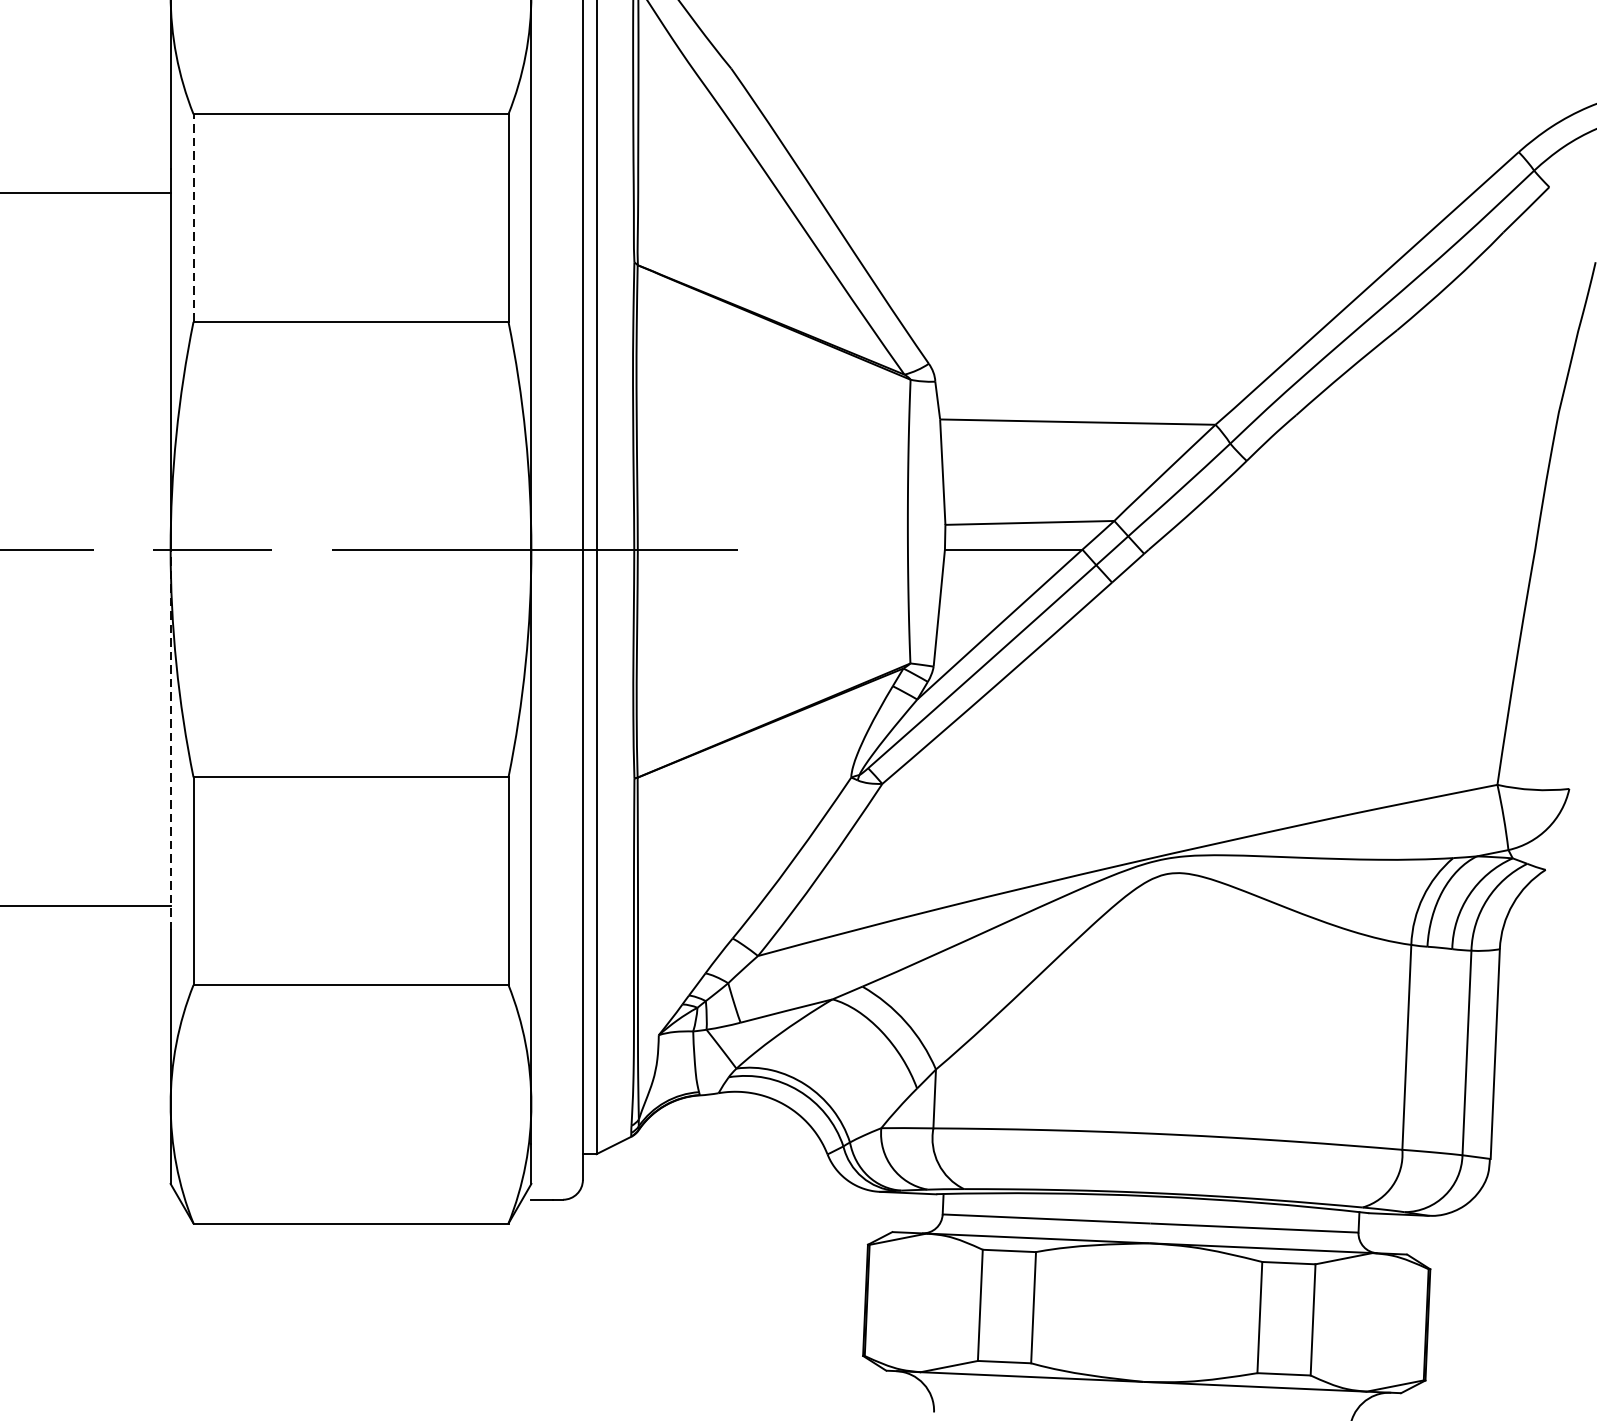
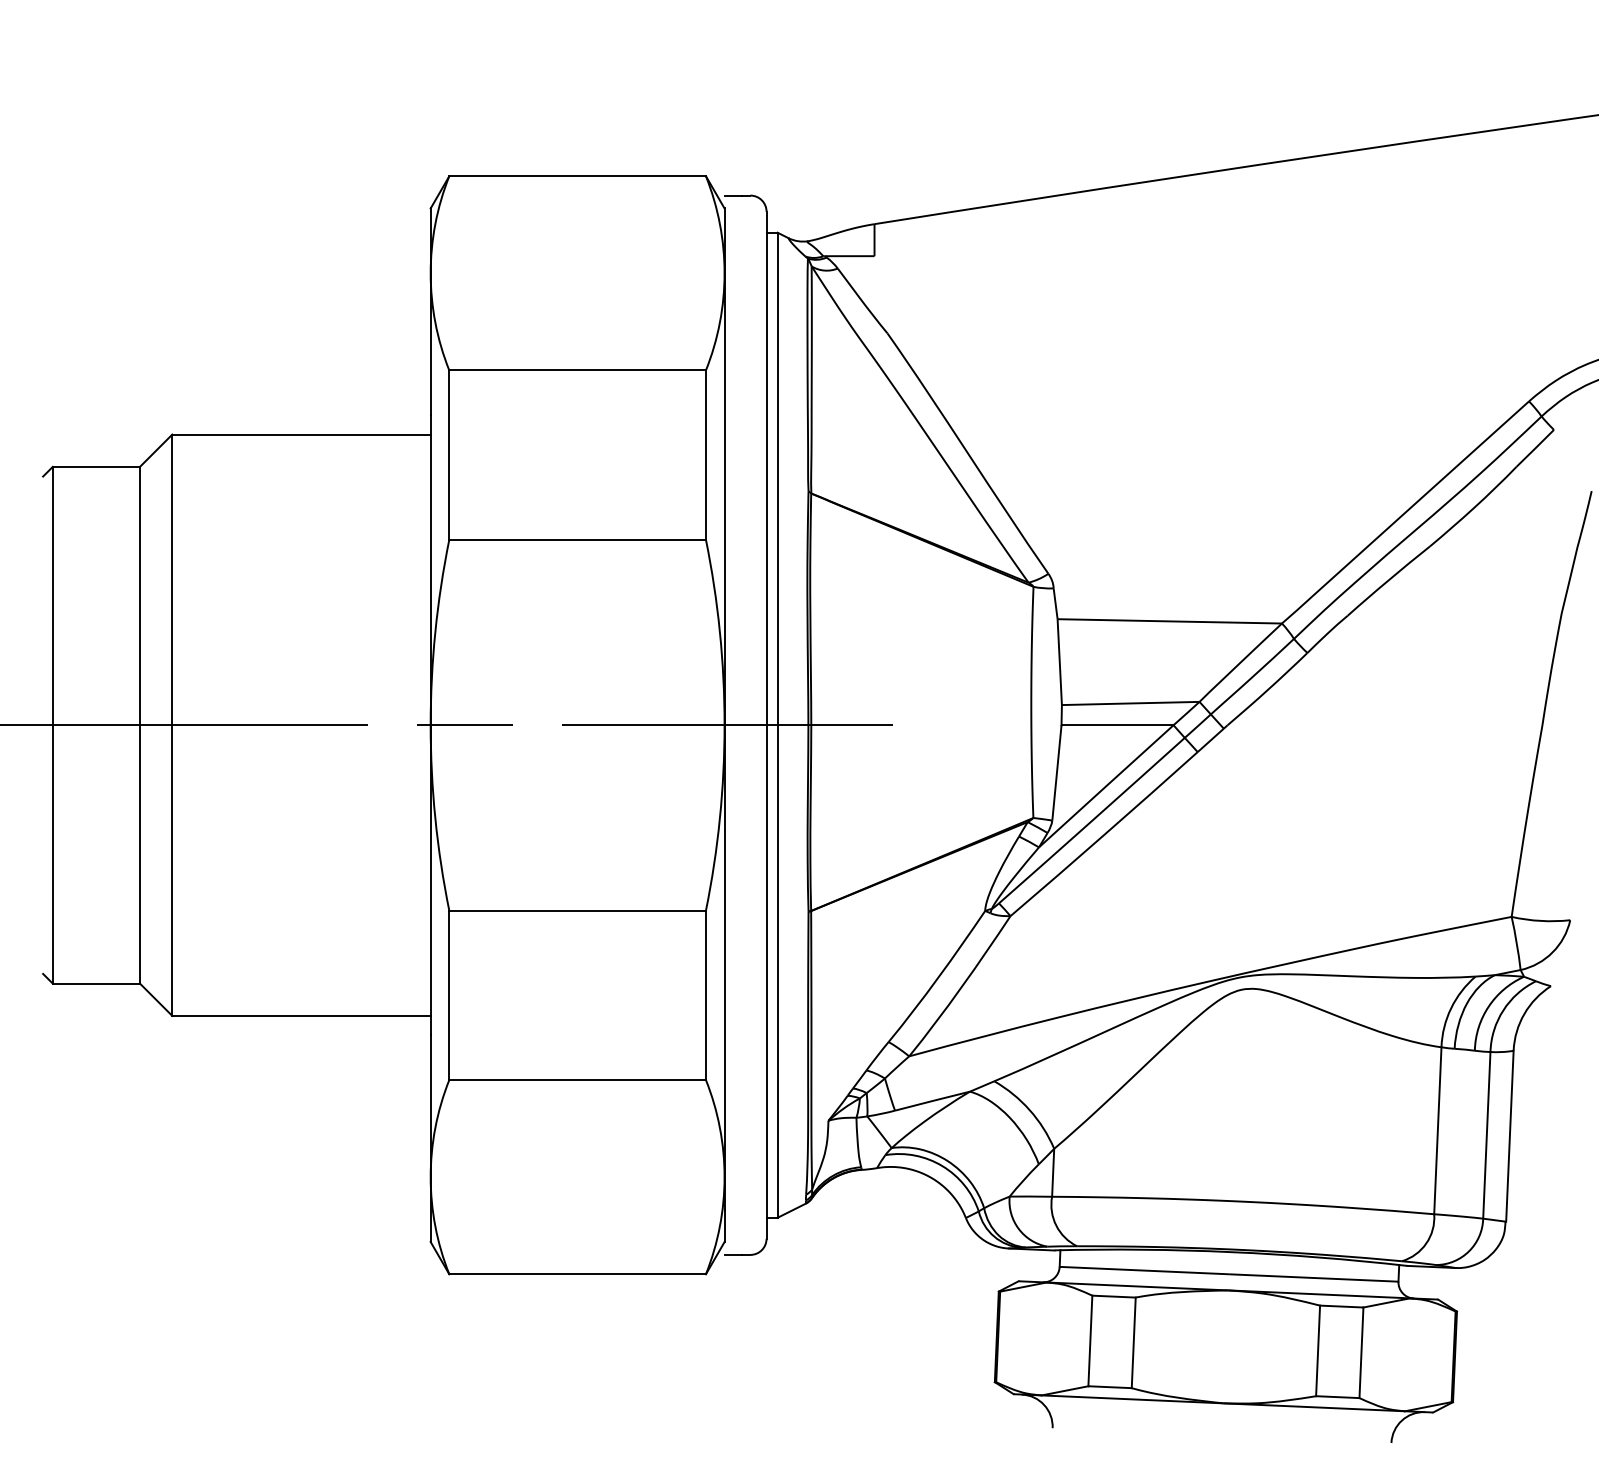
line: (193, 218) -> (449, 455), dashed -> solid
line: (170, 738) -> (430, 879), dashed -> solid

